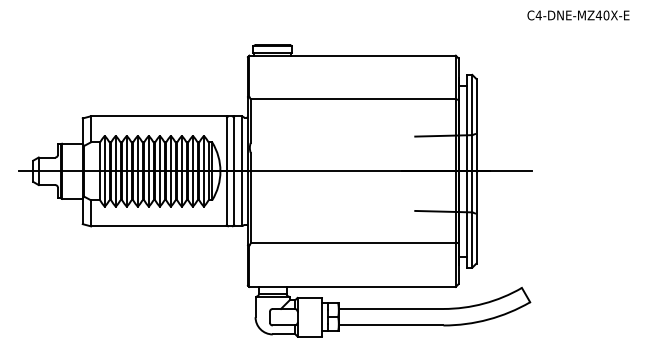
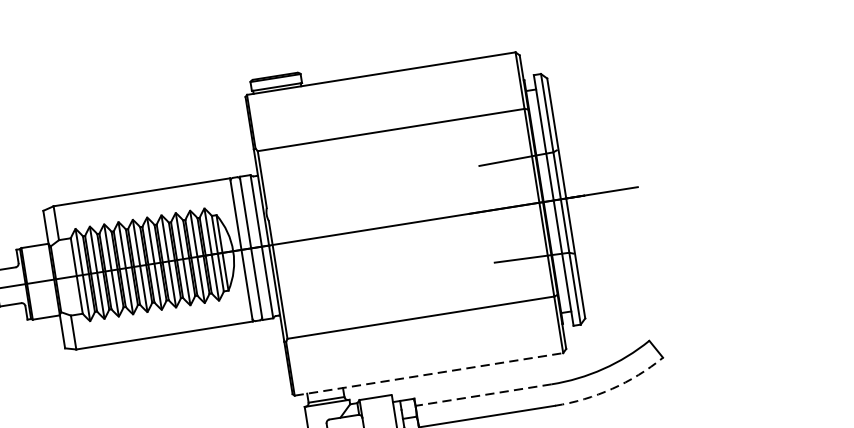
line: (353, 286) -> (430, 373), solid -> dashed
line: (390, 308) -> (482, 394), solid -> dashed
arc: (488, 319) -> (612, 388), solid -> dashed

